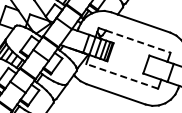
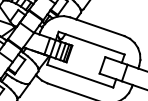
line: (138, 41) -> (95, 44), dashed -> solid
line: (122, 76) -> (80, 76), dashed -> solid

